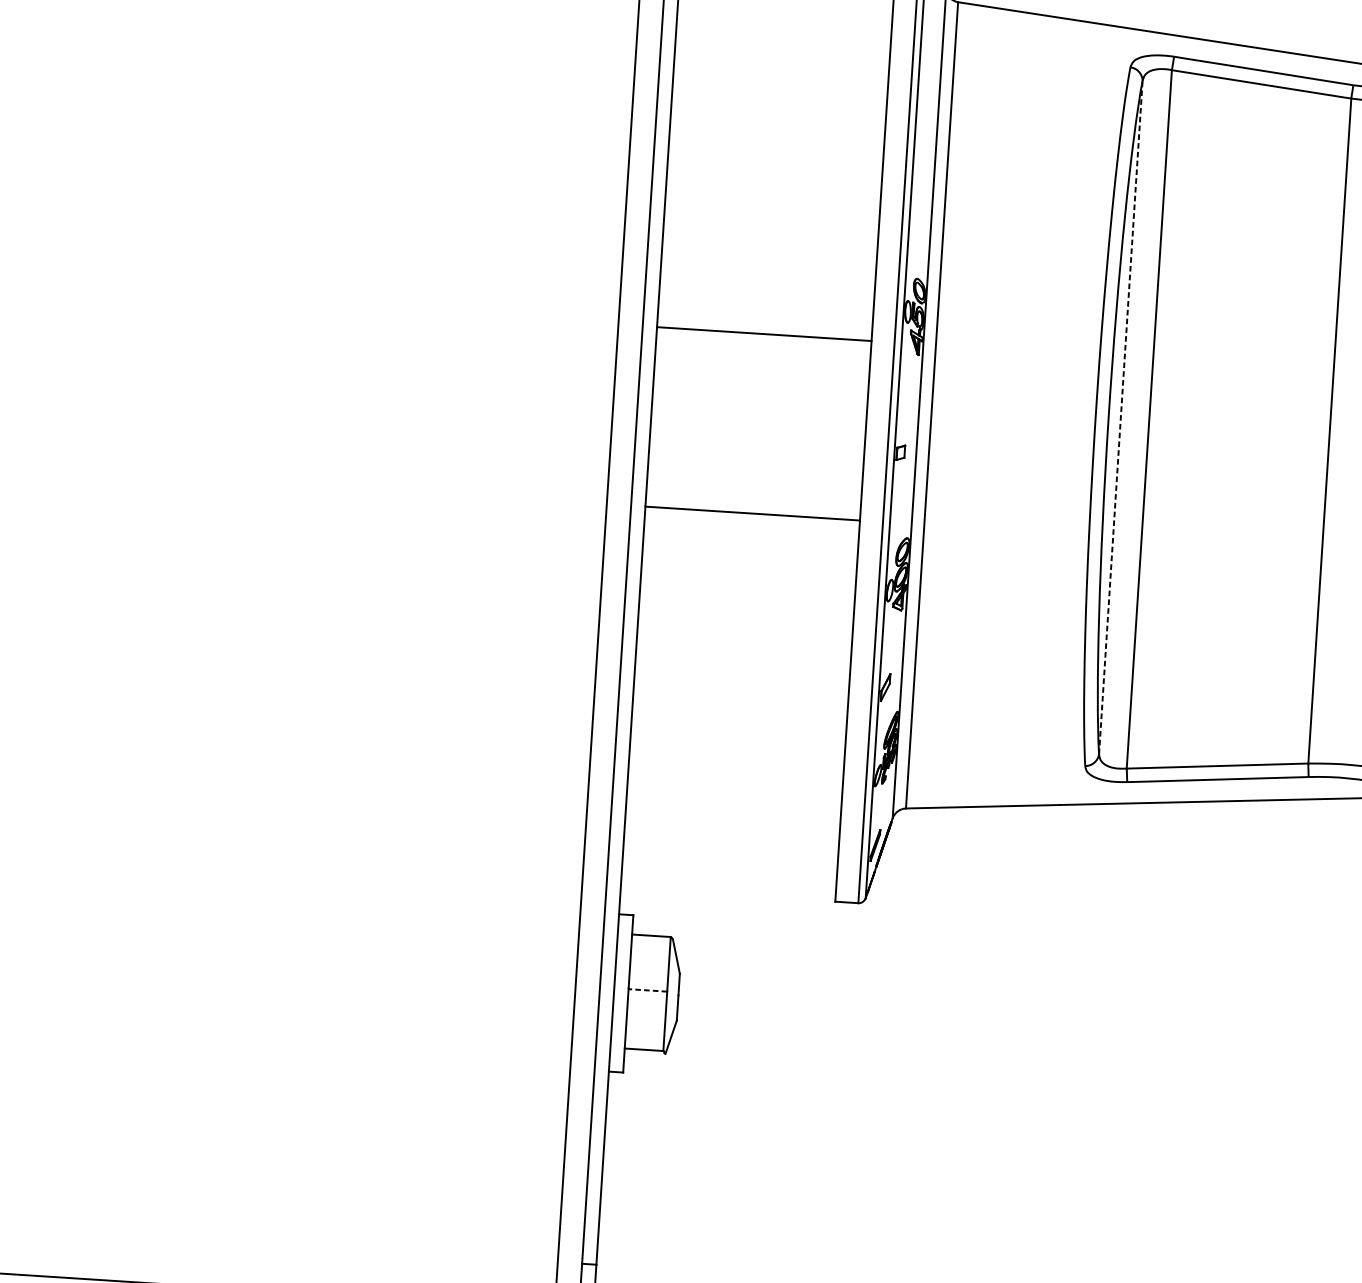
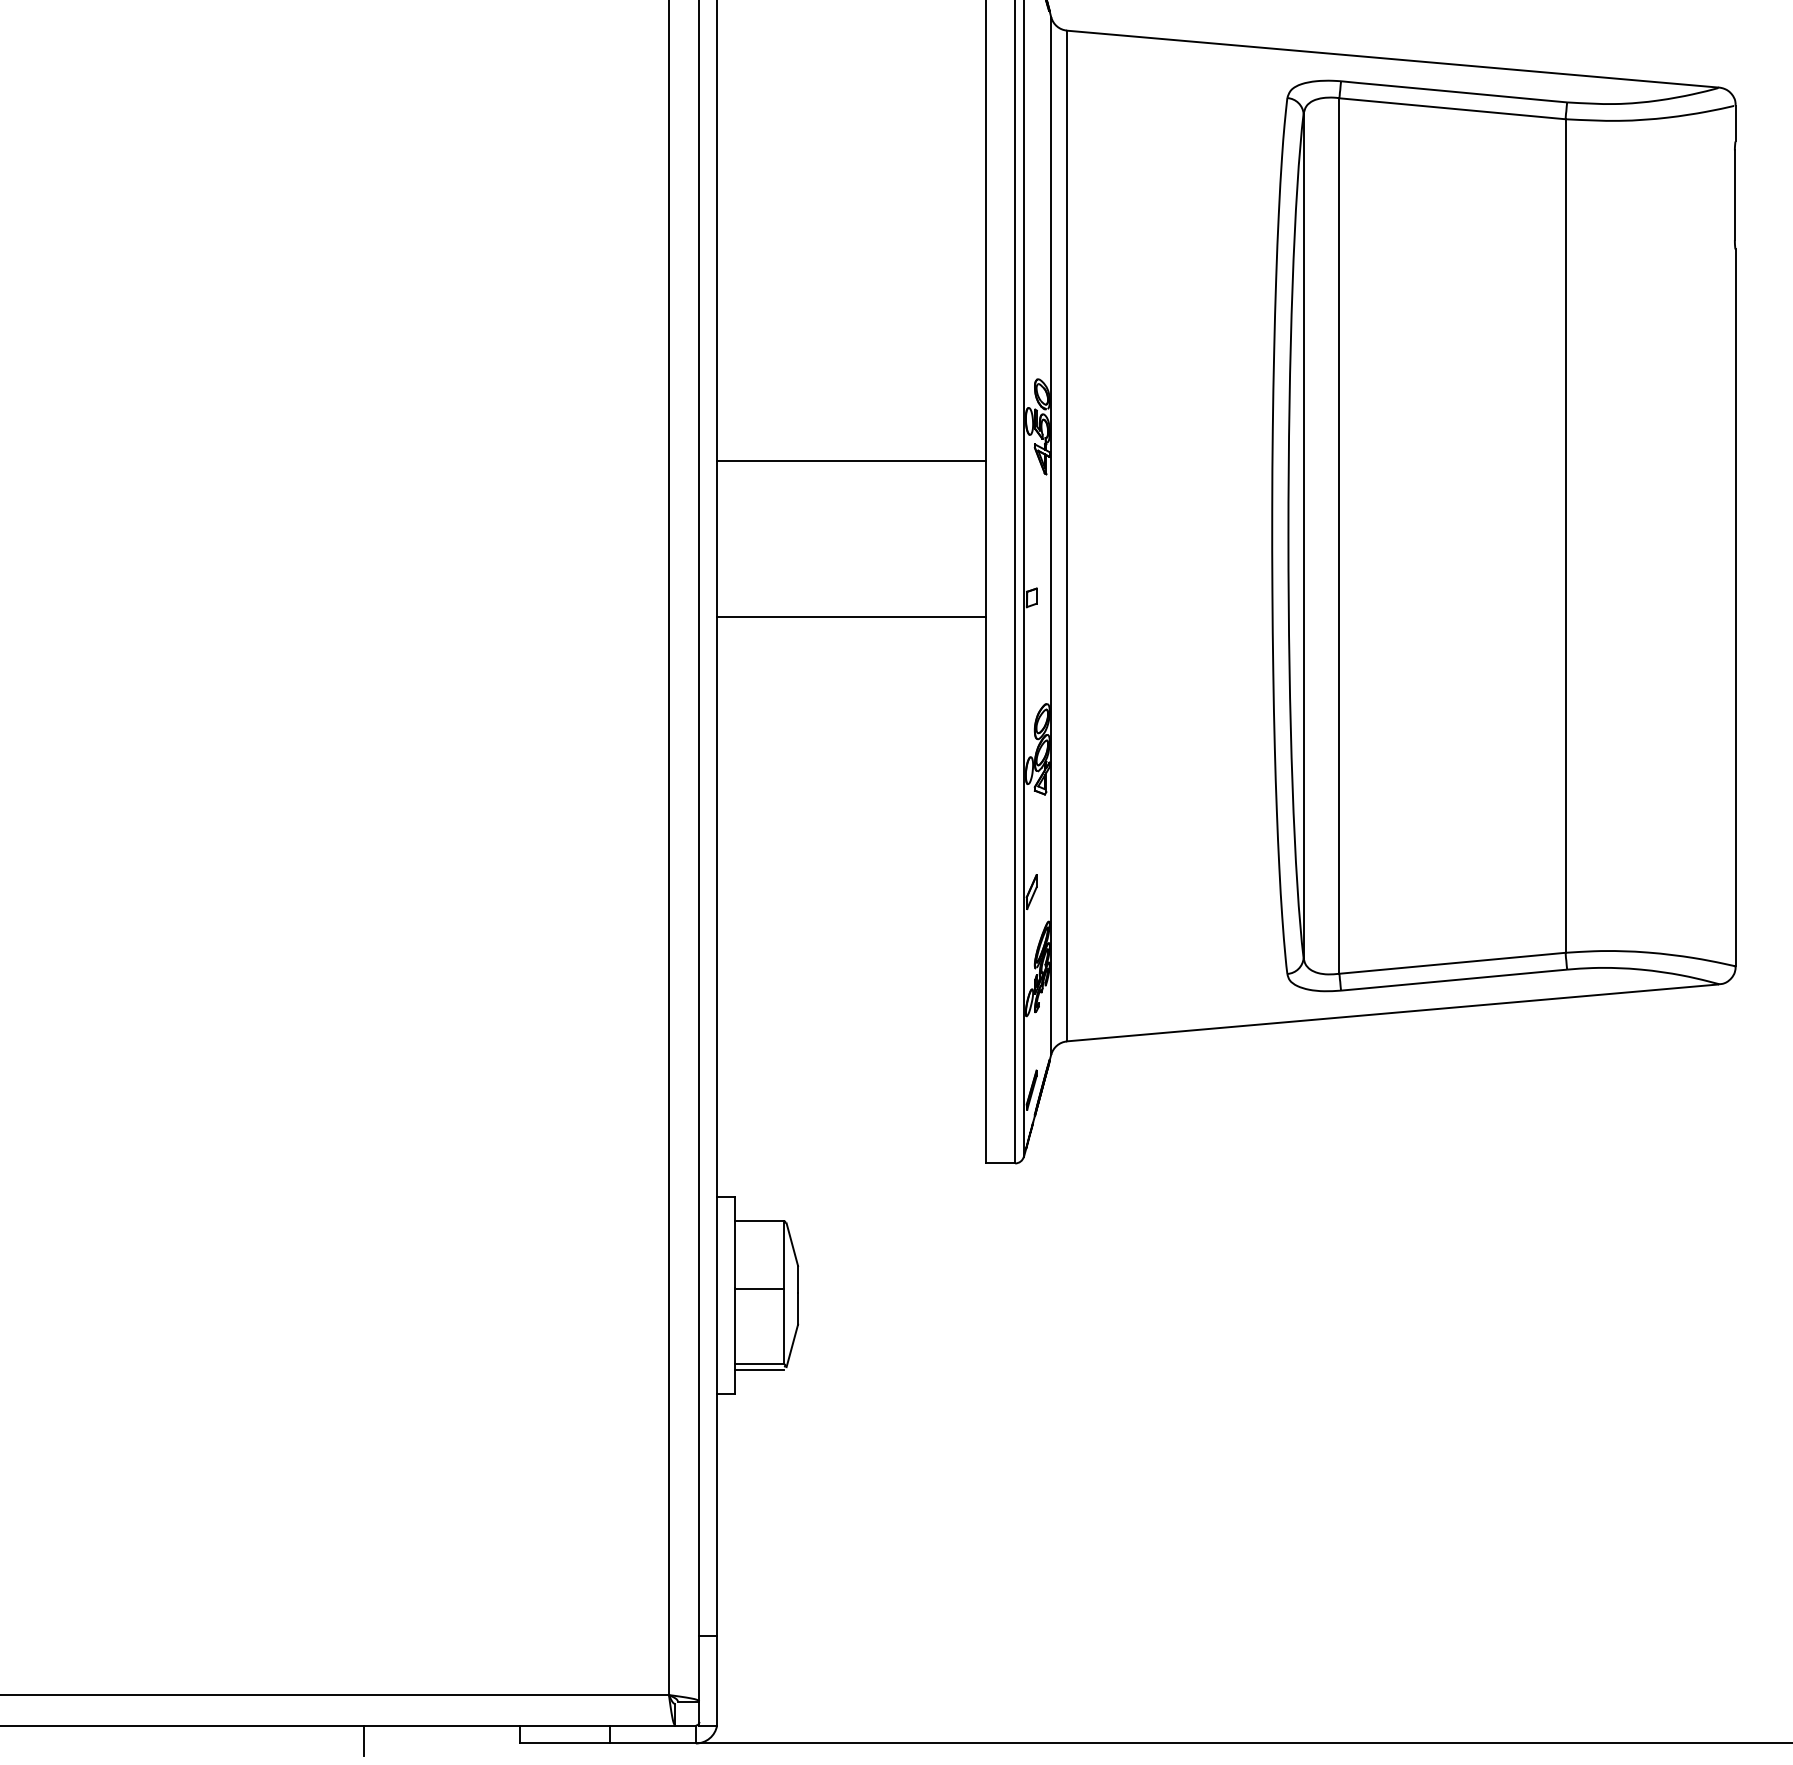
line: (1120, 417) -> (1303, 536), dashed -> solid
line: (752, 513) -> (851, 616), moved
line: (647, 990) -> (759, 1289), dashed -> solid
line: (643, 1054) -> (759, 1369), added

